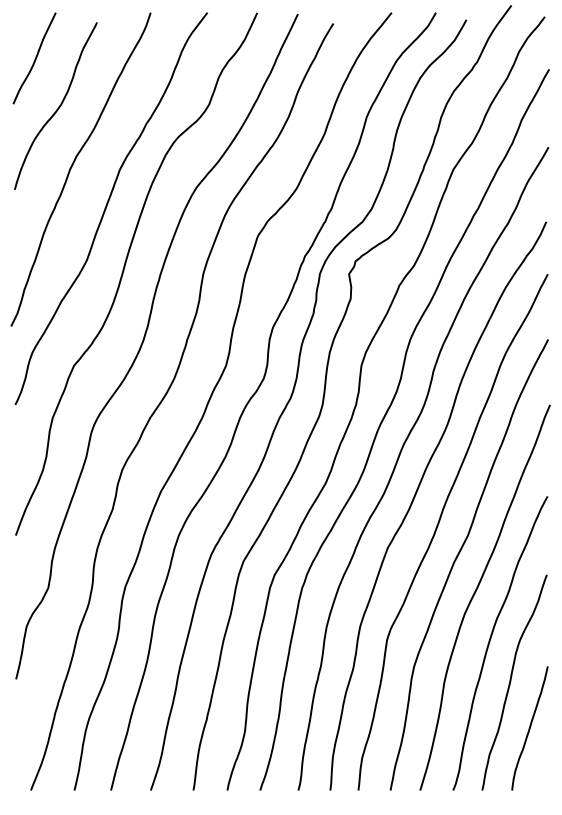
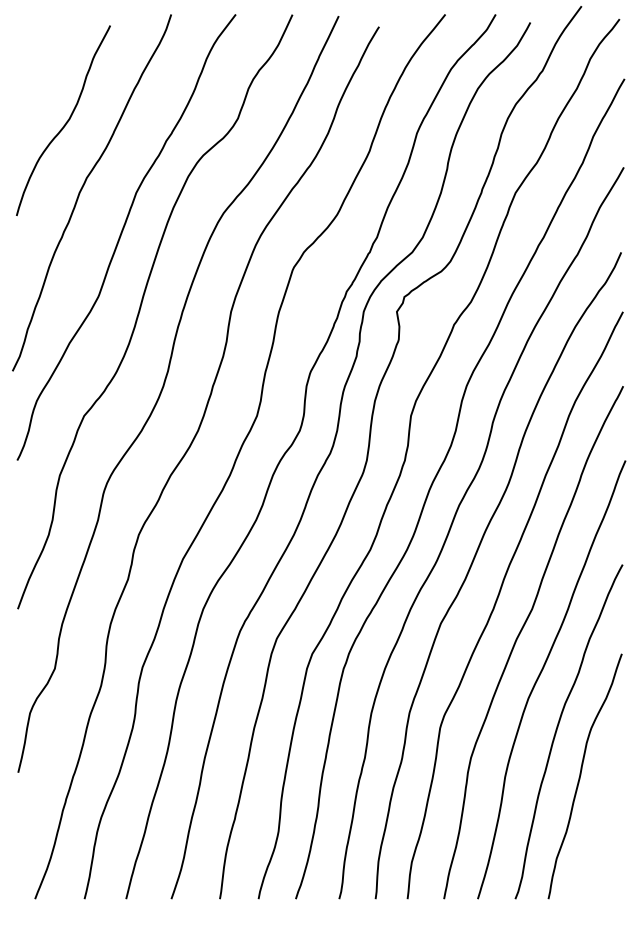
curve: (35, 58) -> (40, 66), removed
curve: (529, 728) -> (602, 828), removed

